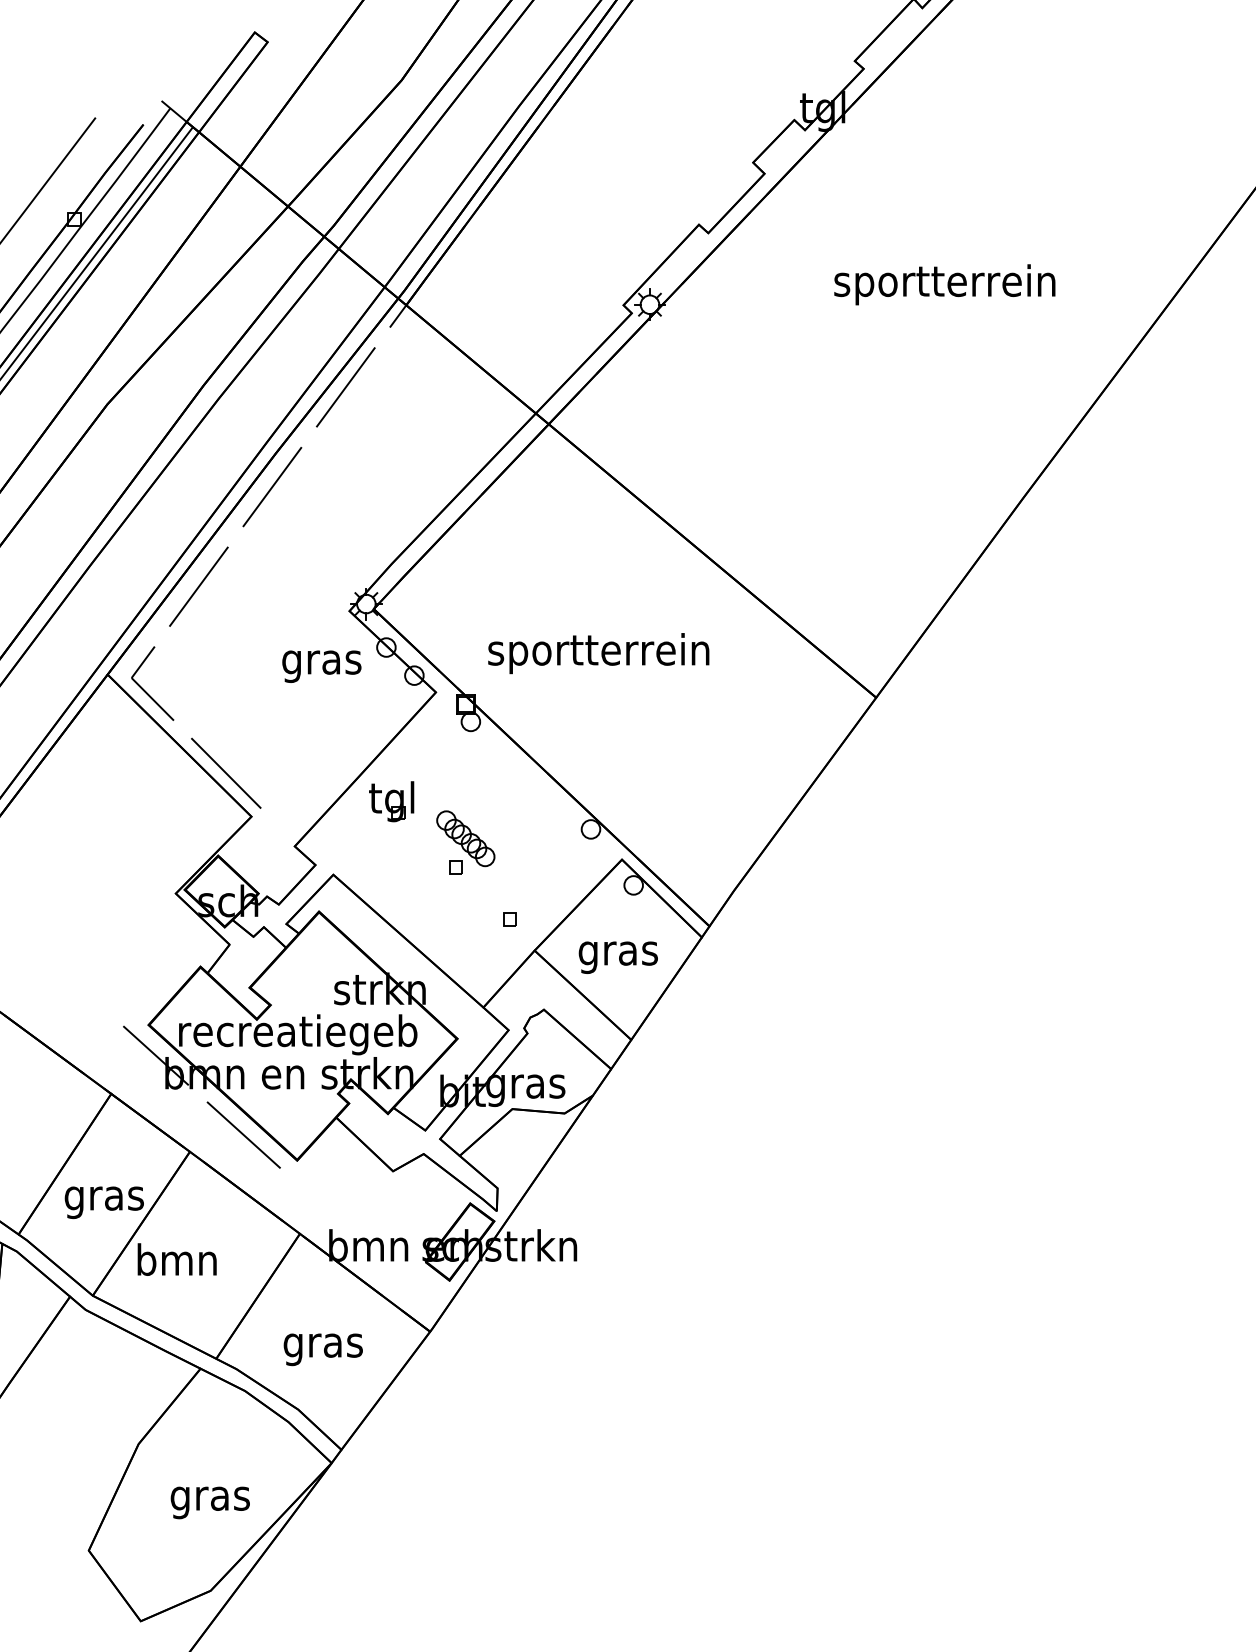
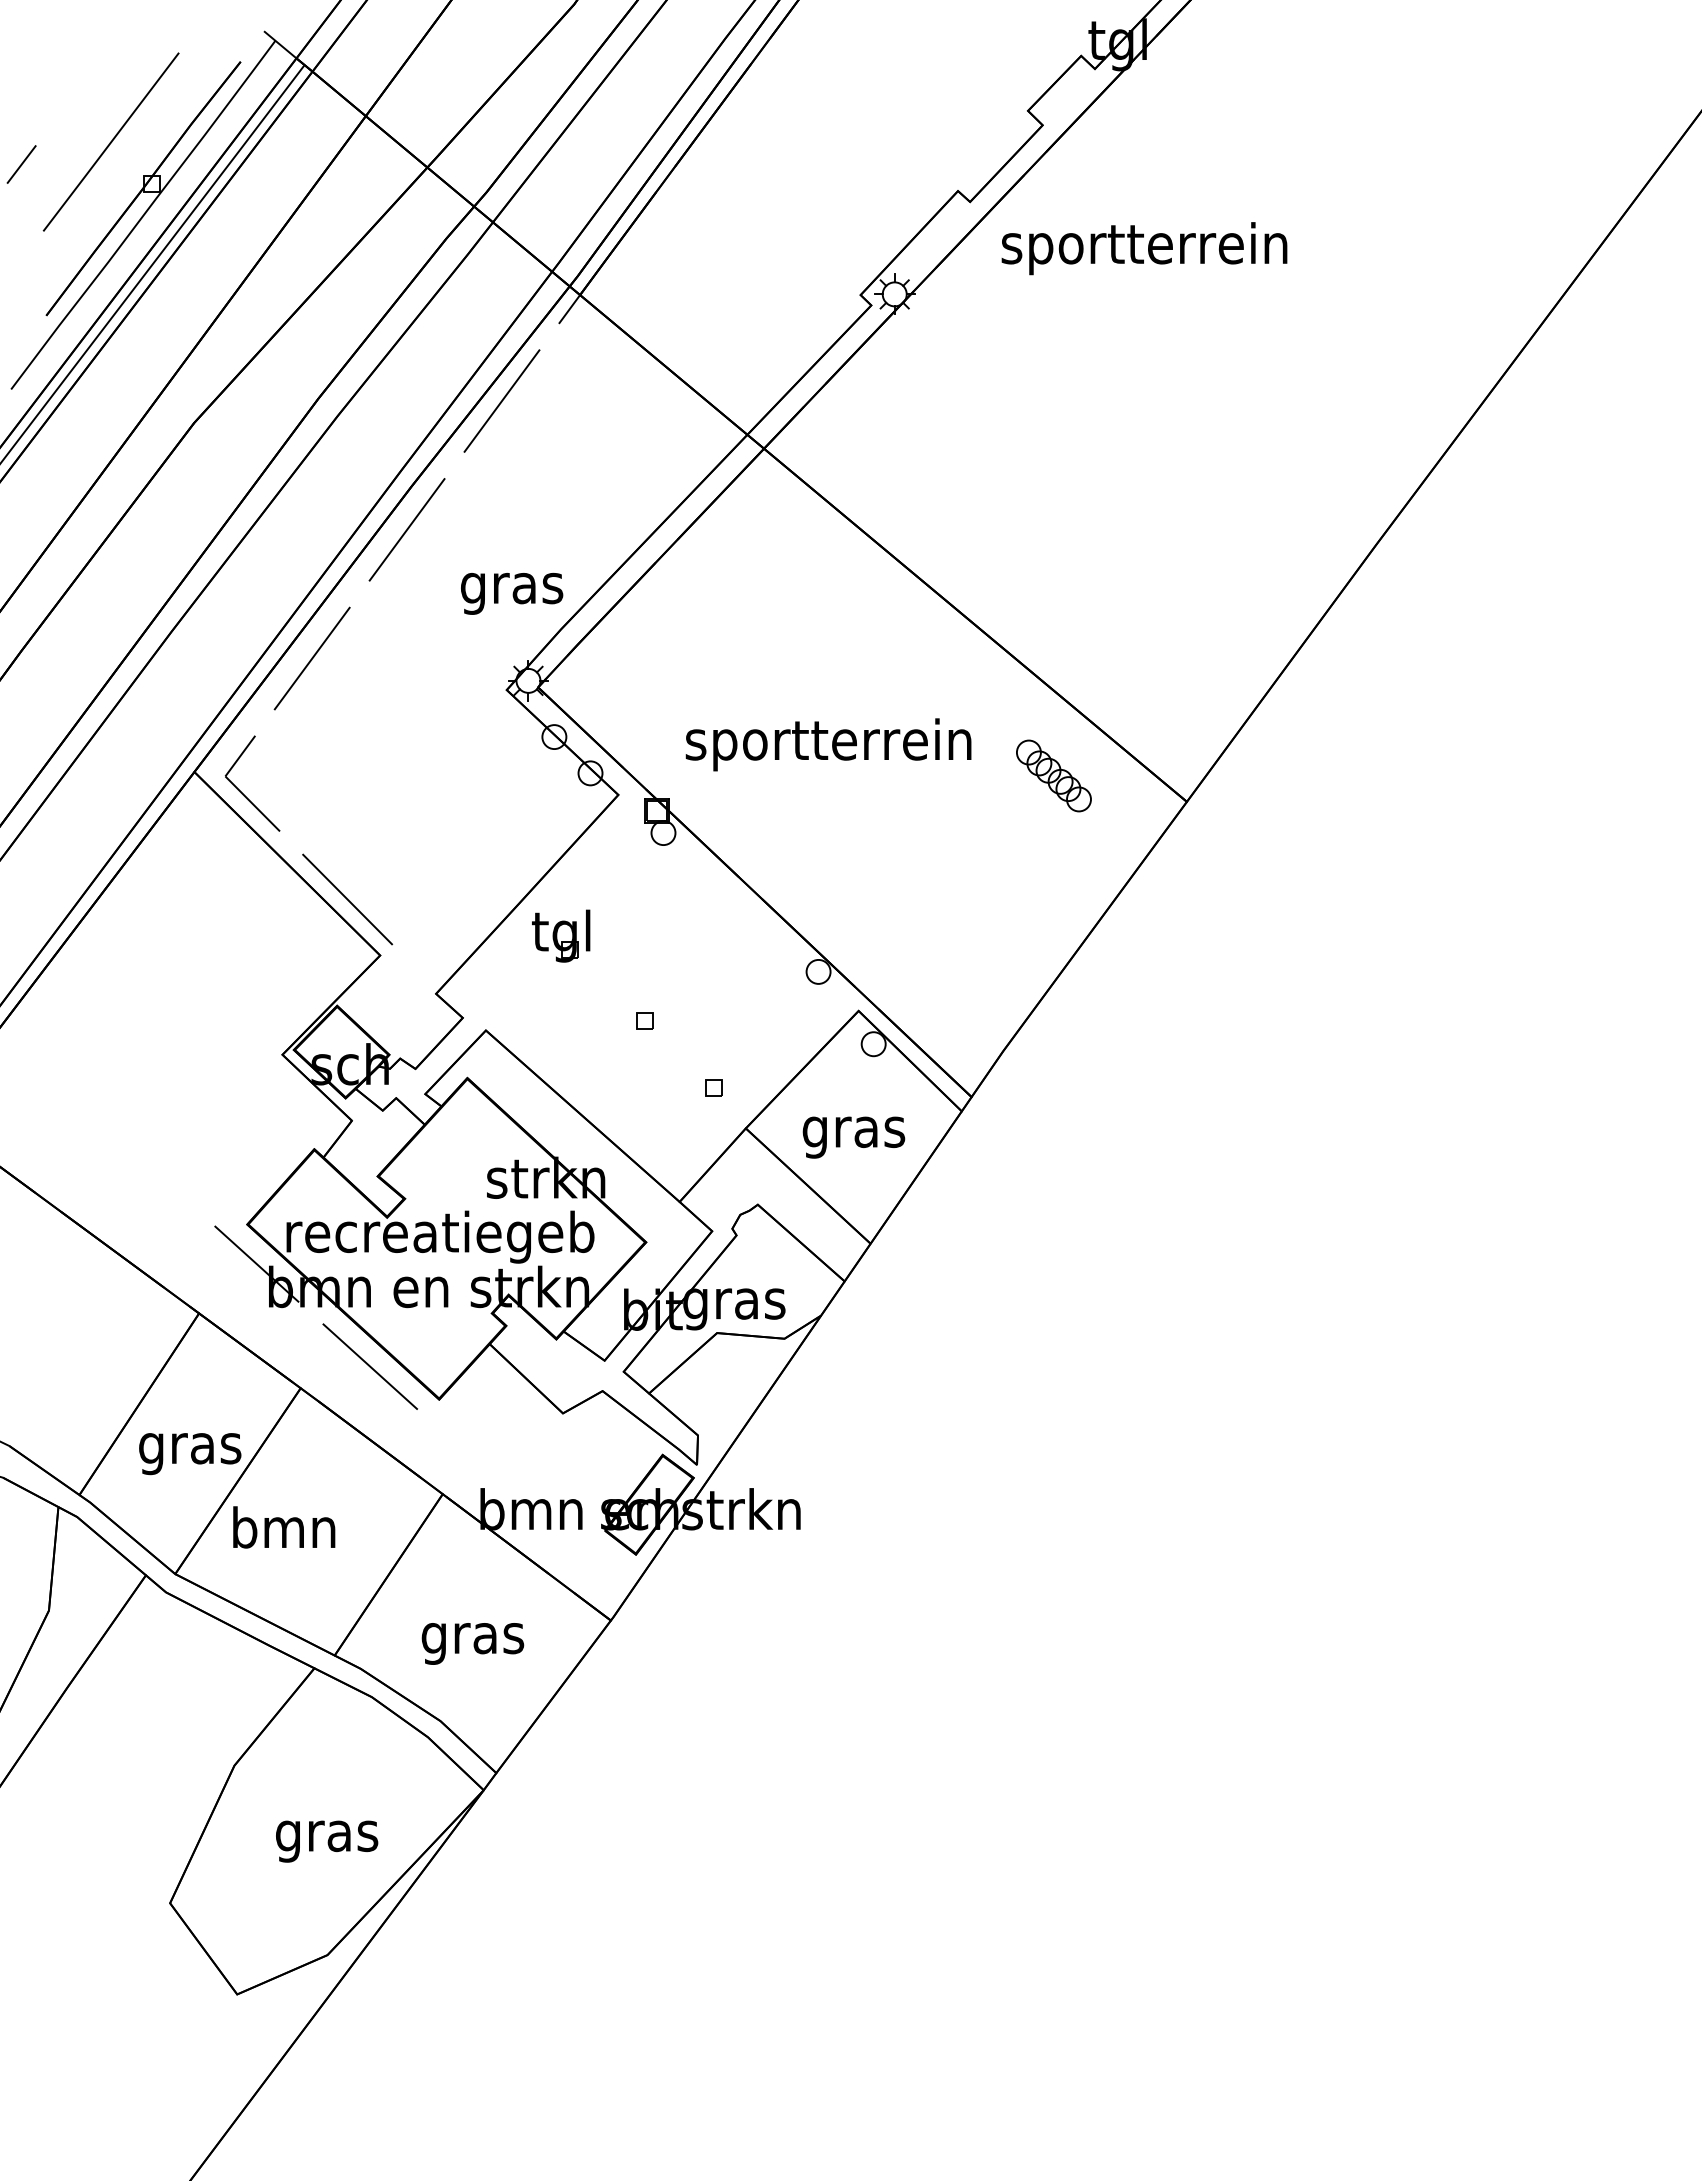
text: (944, 284) -> (1144, 248), moved
text: (322, 666) -> (512, 593), moved
part: (465, 838) -> (1053, 775), moved

